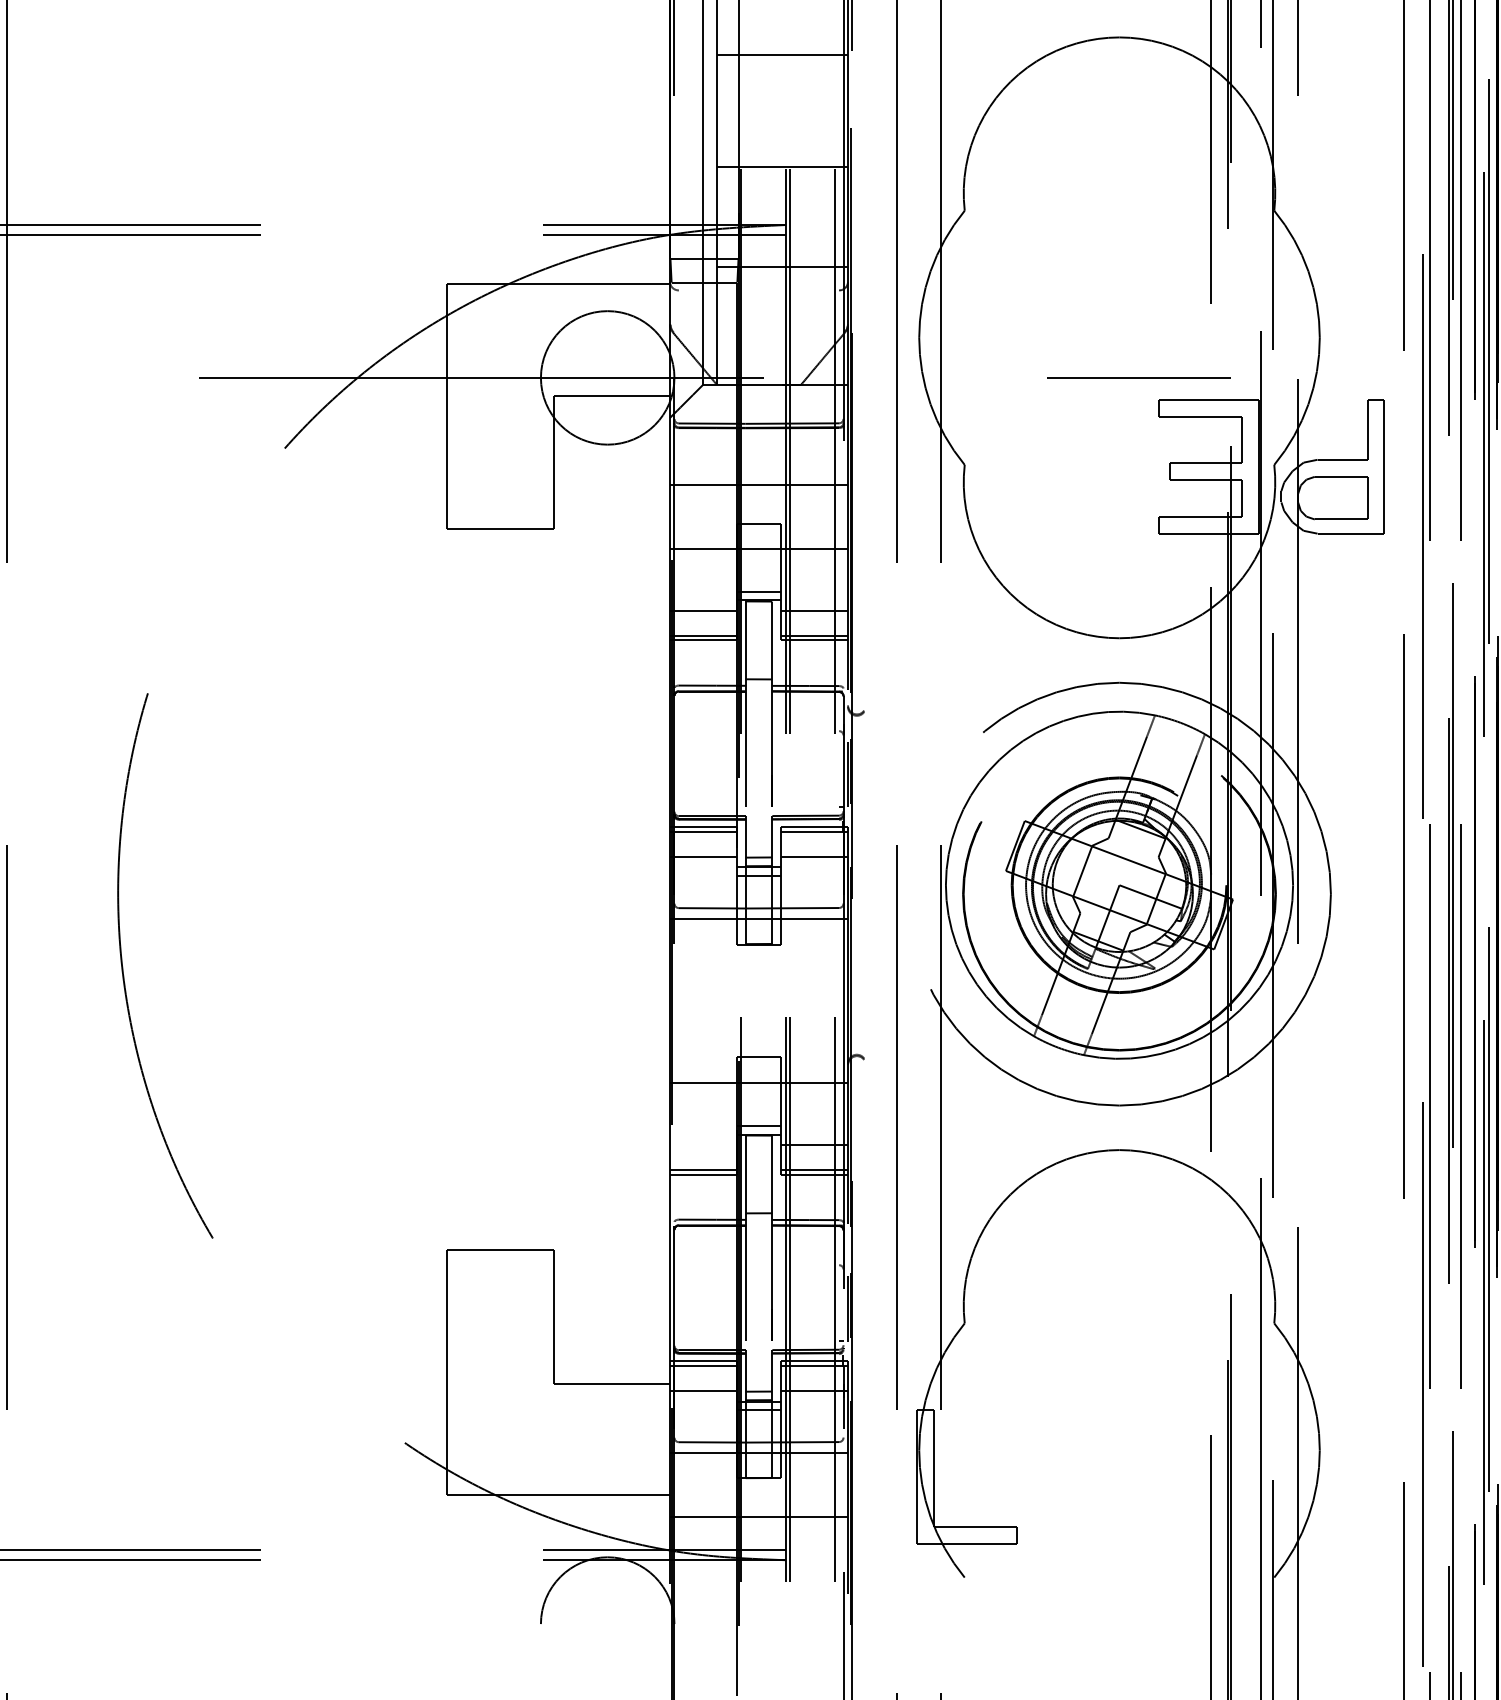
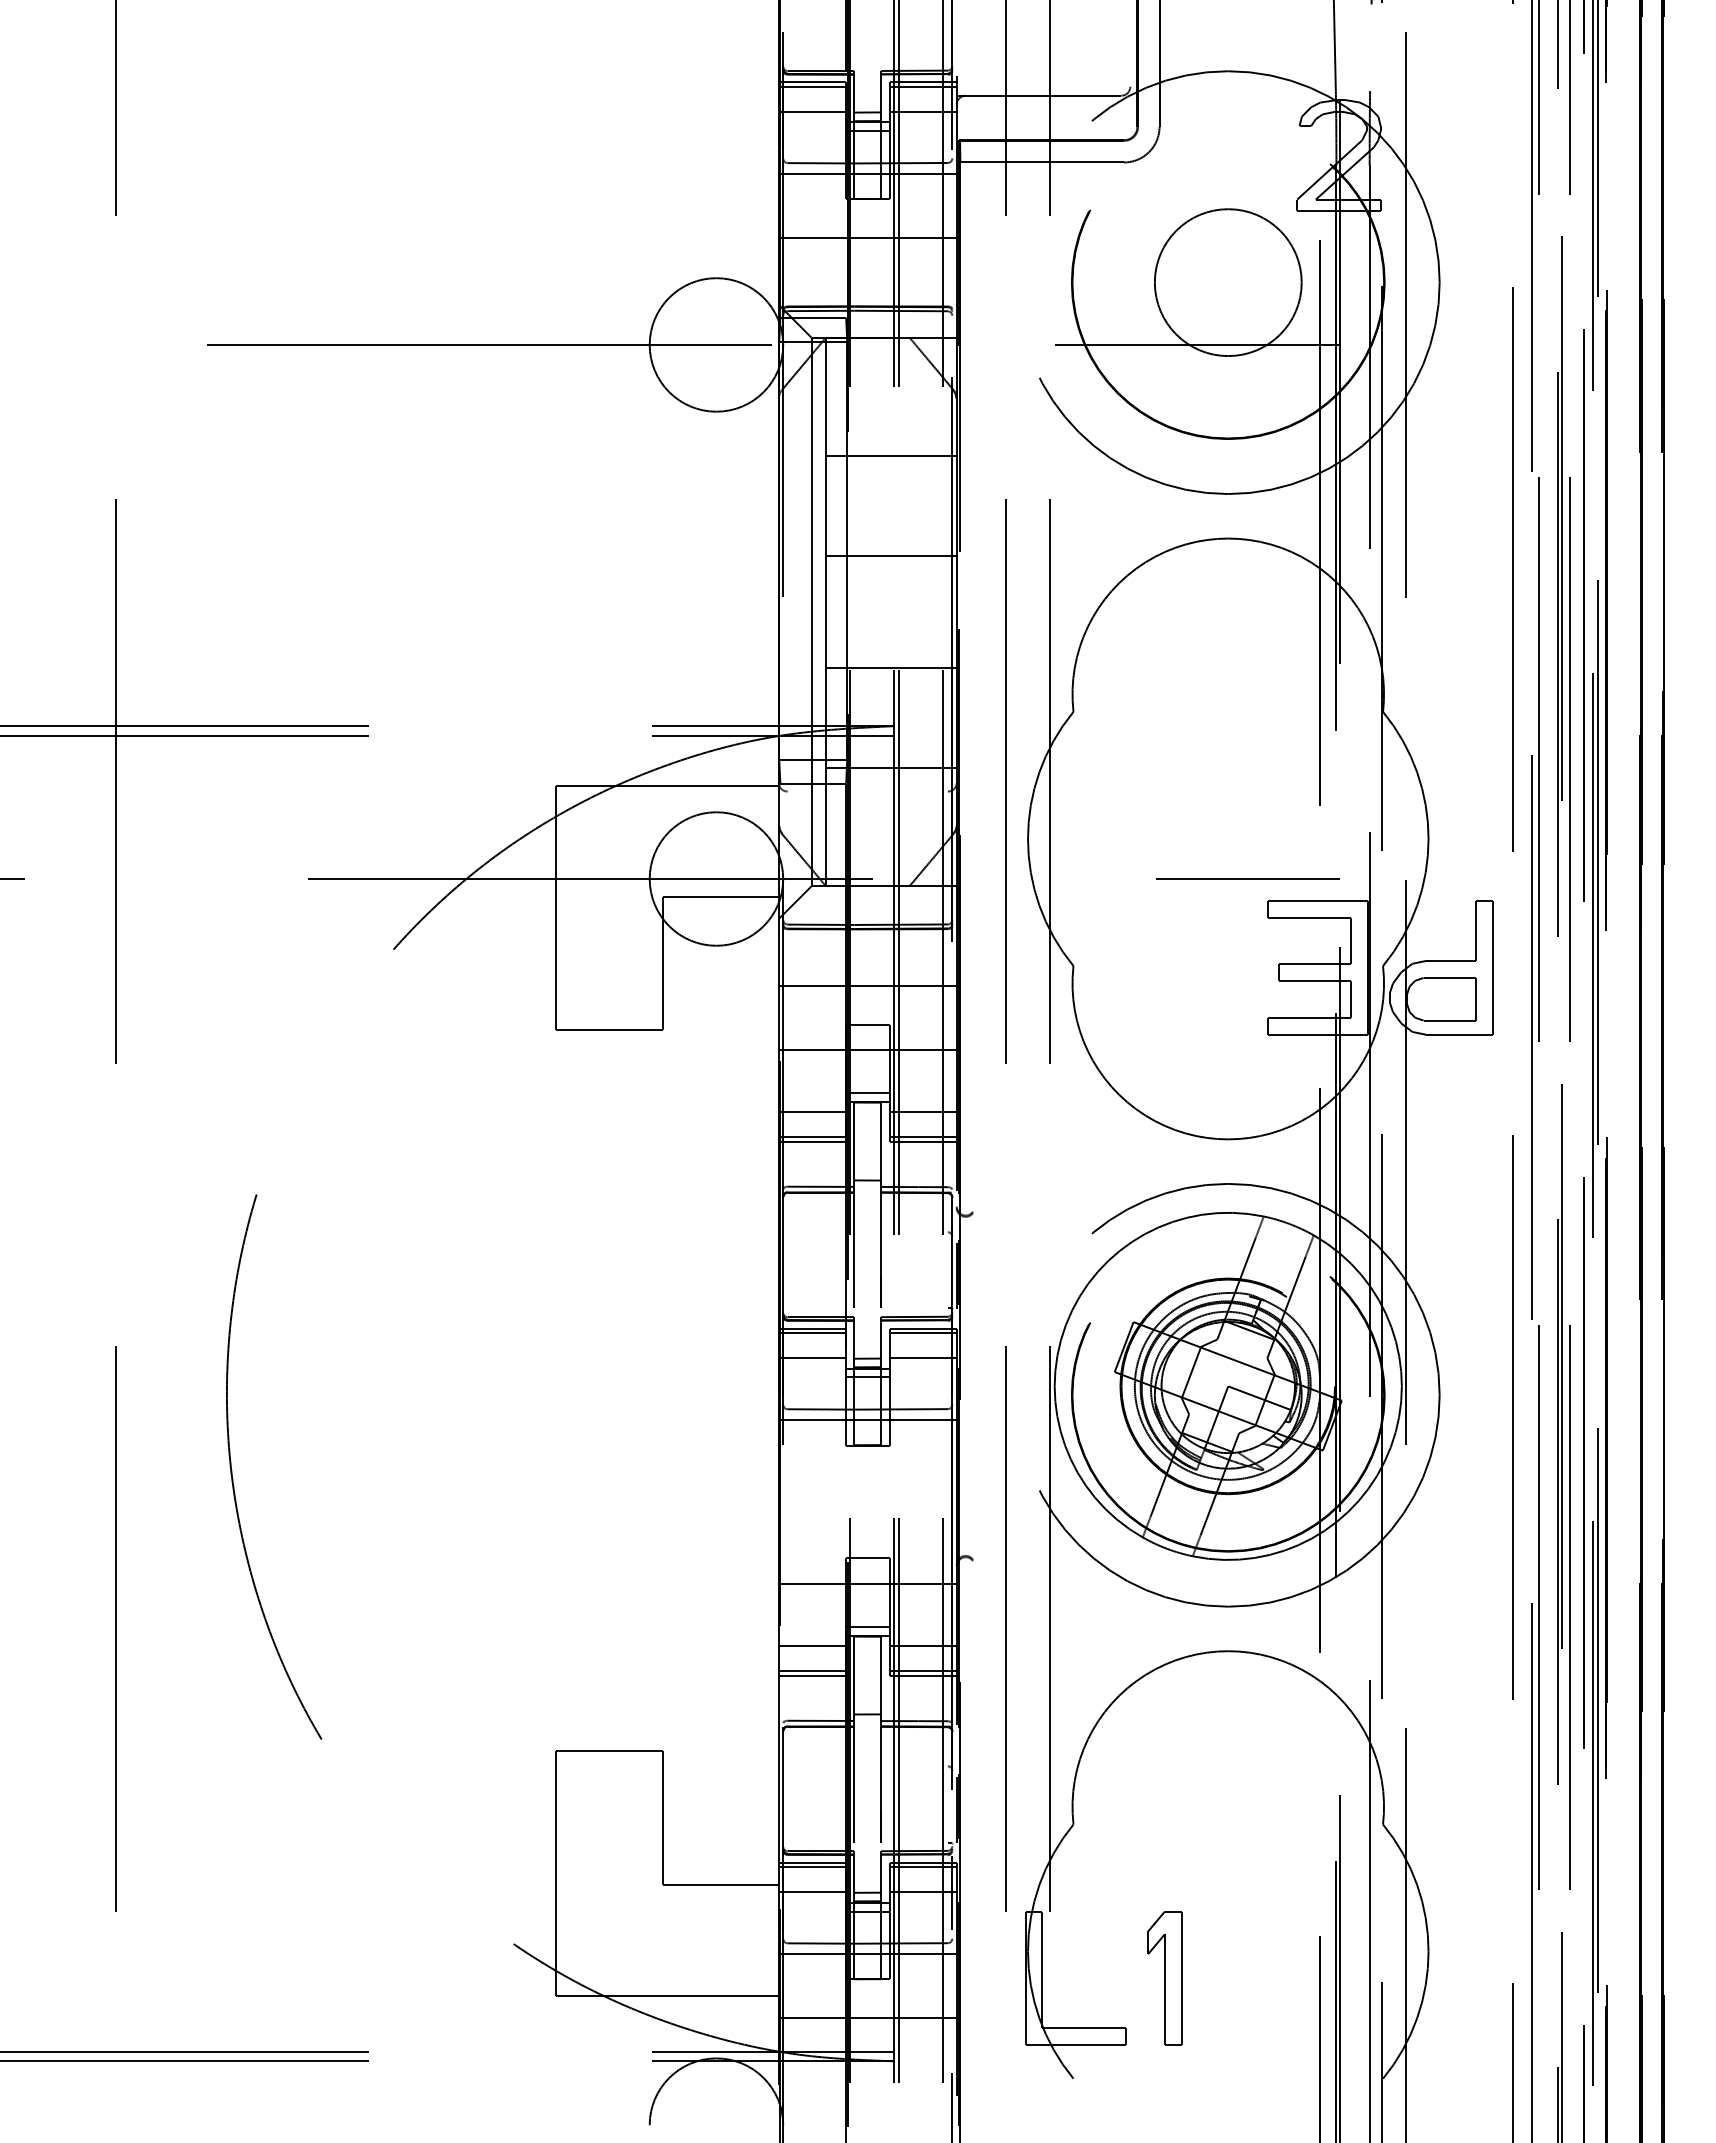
line: (702, 1145) -> (811, 1646), added
part: (1055, 1477) -> (1164, 1978), added

